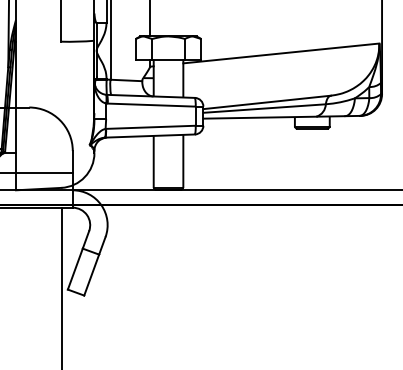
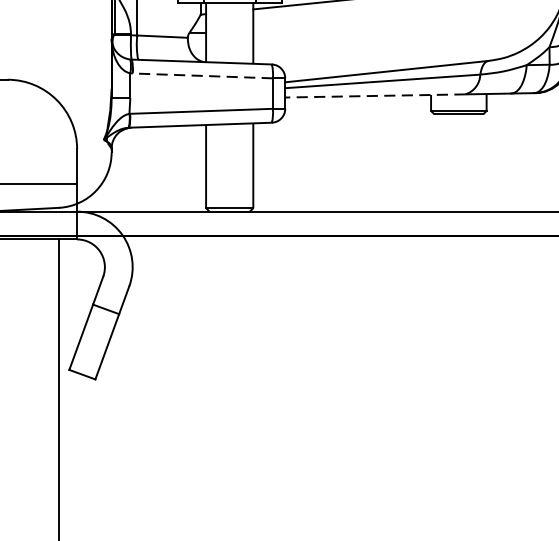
line: (151, 105) -> (202, 76), solid -> dashed
line: (259, 117) -> (374, 95), solid -> dashed

